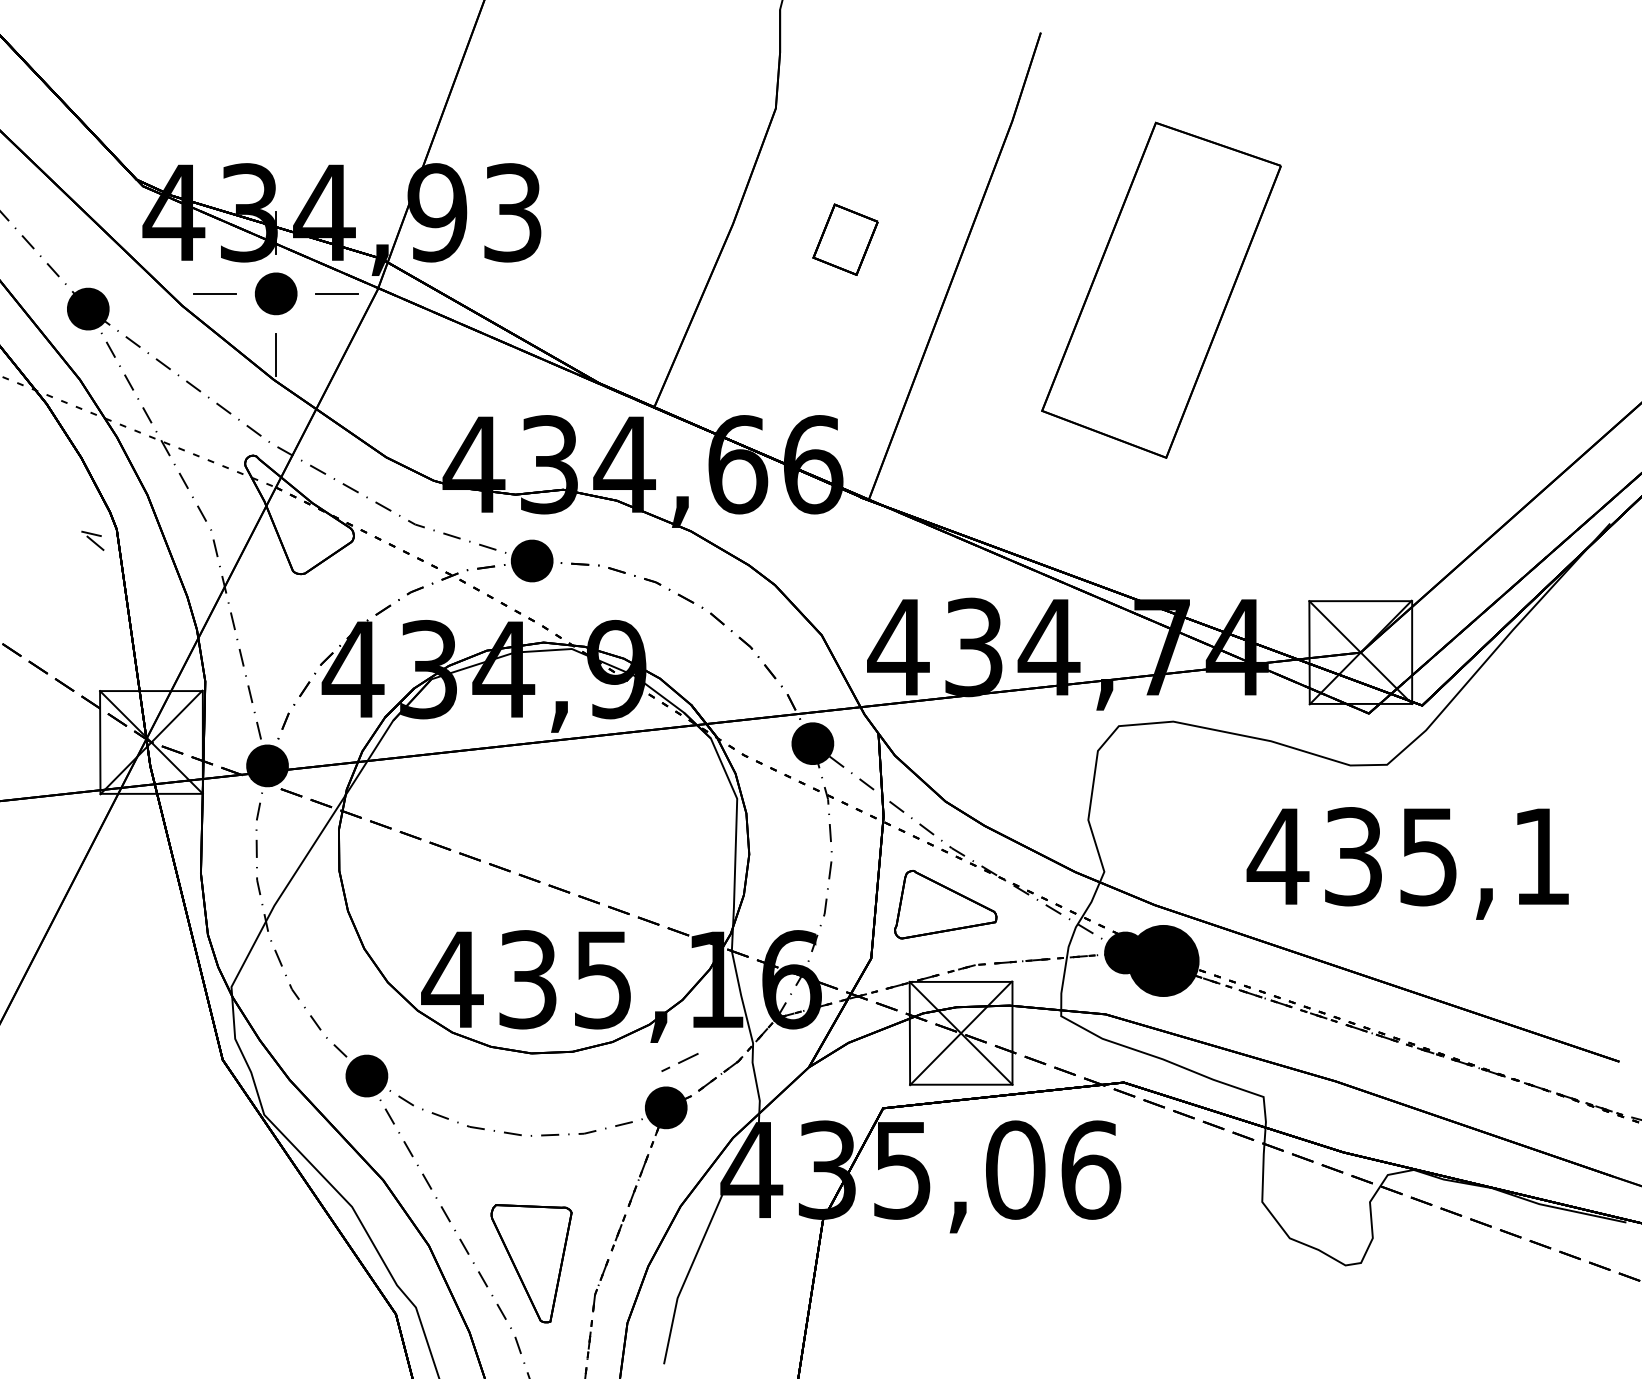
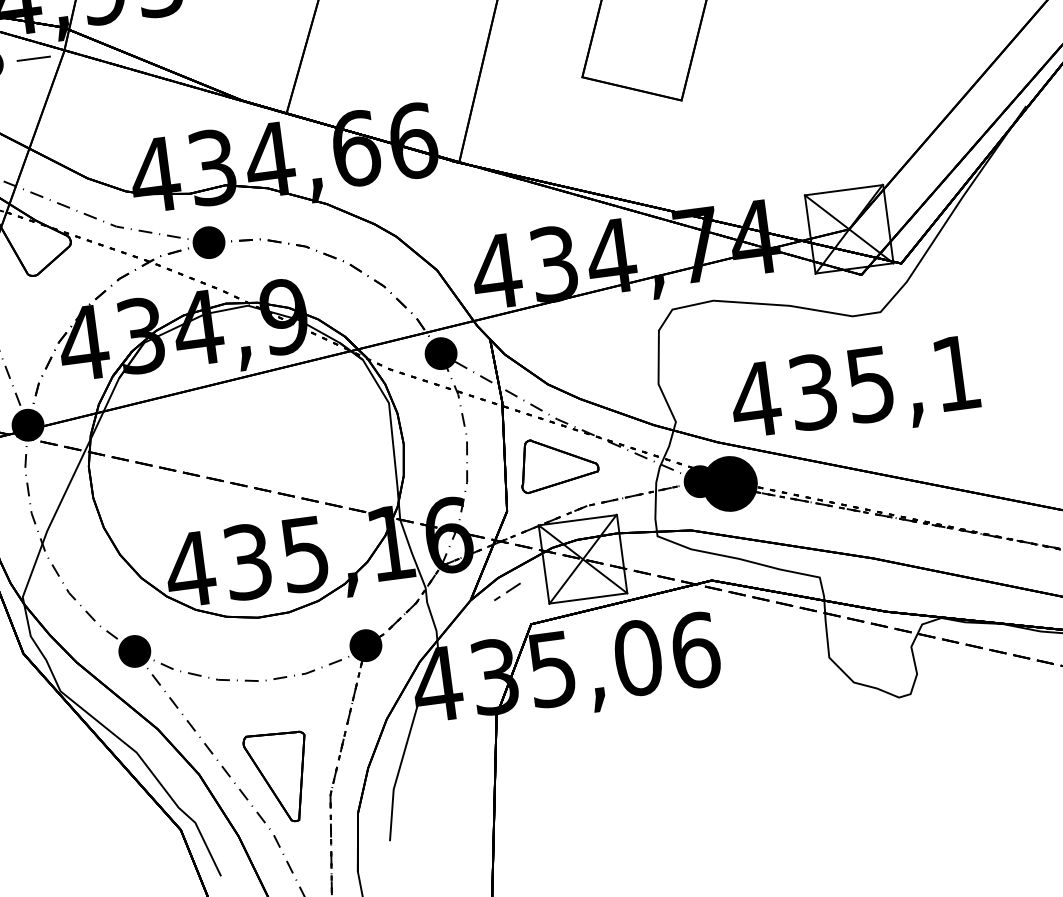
text: (1407, 863) -> (854, 391), moved
line: (679, 1062) -> (507, 591), moved

